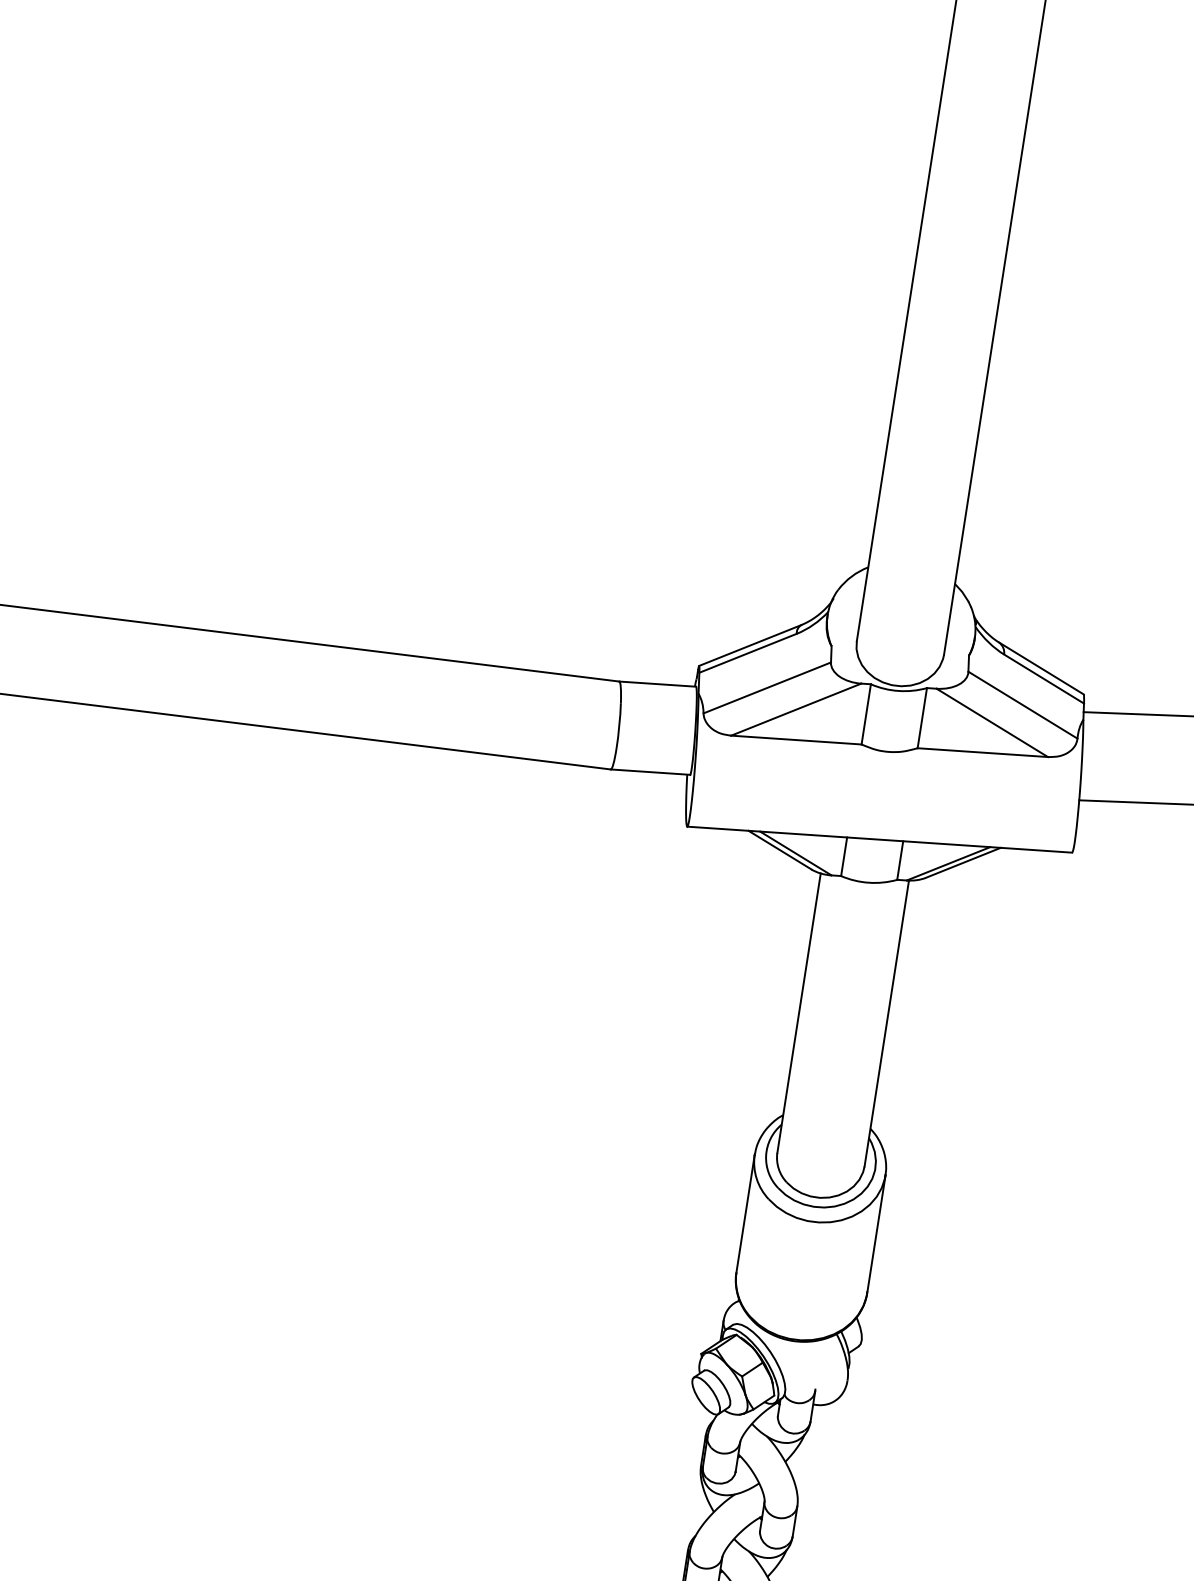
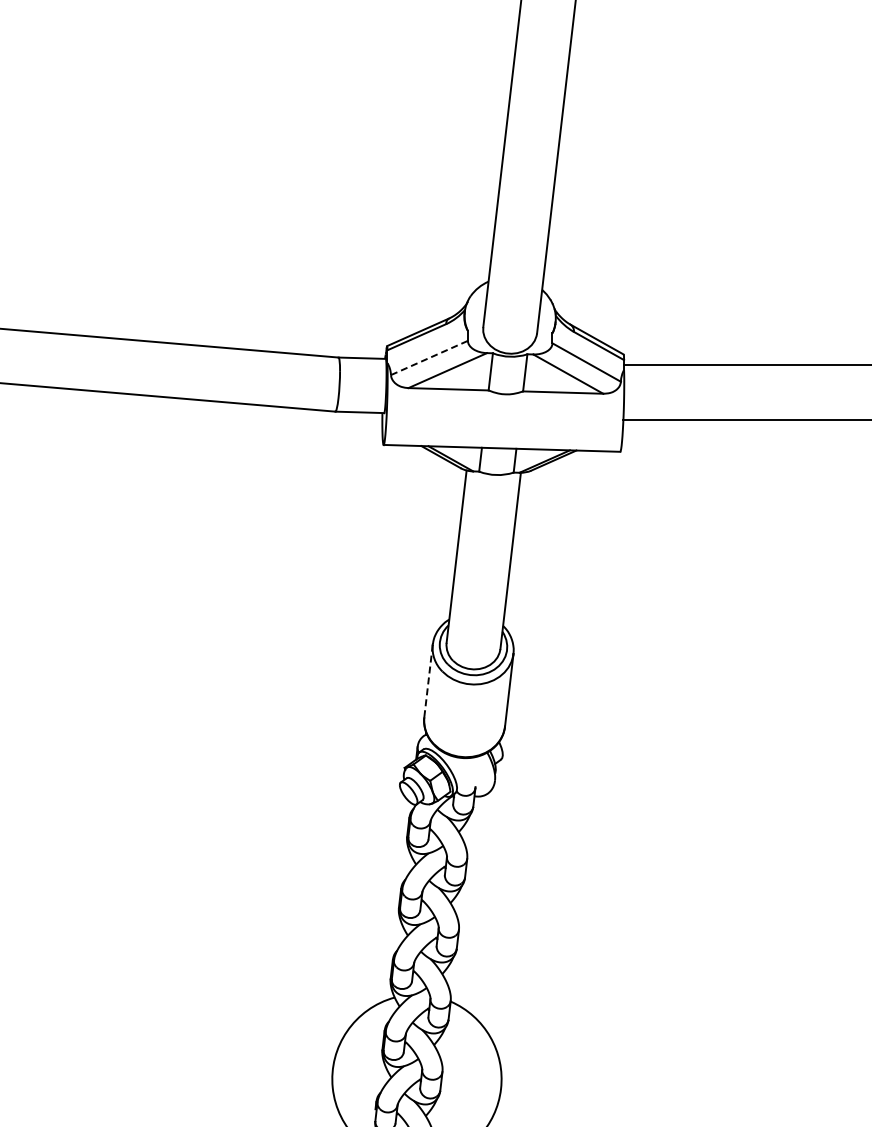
line: (767, 687) -> (429, 357), solid -> dashed
line: (745, 1214) -> (428, 681), solid -> dashed

